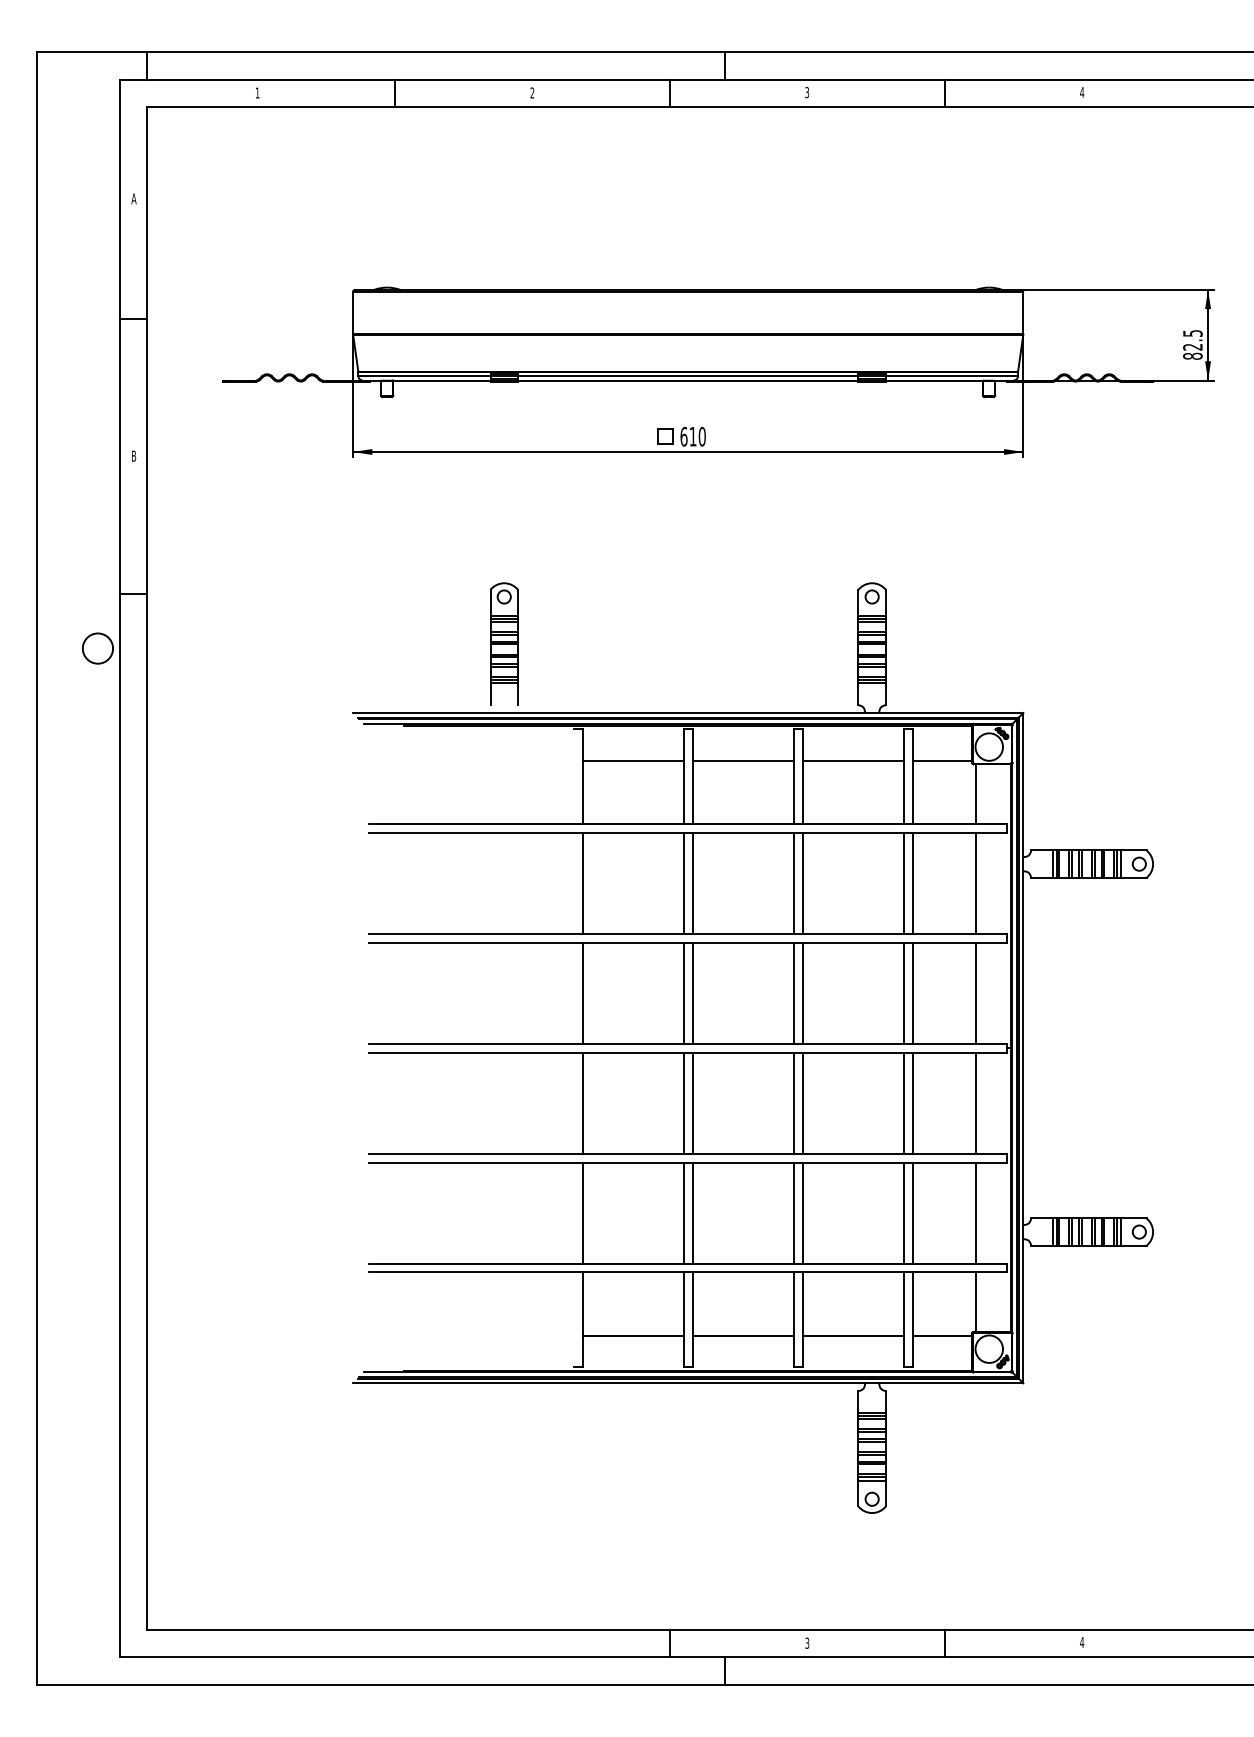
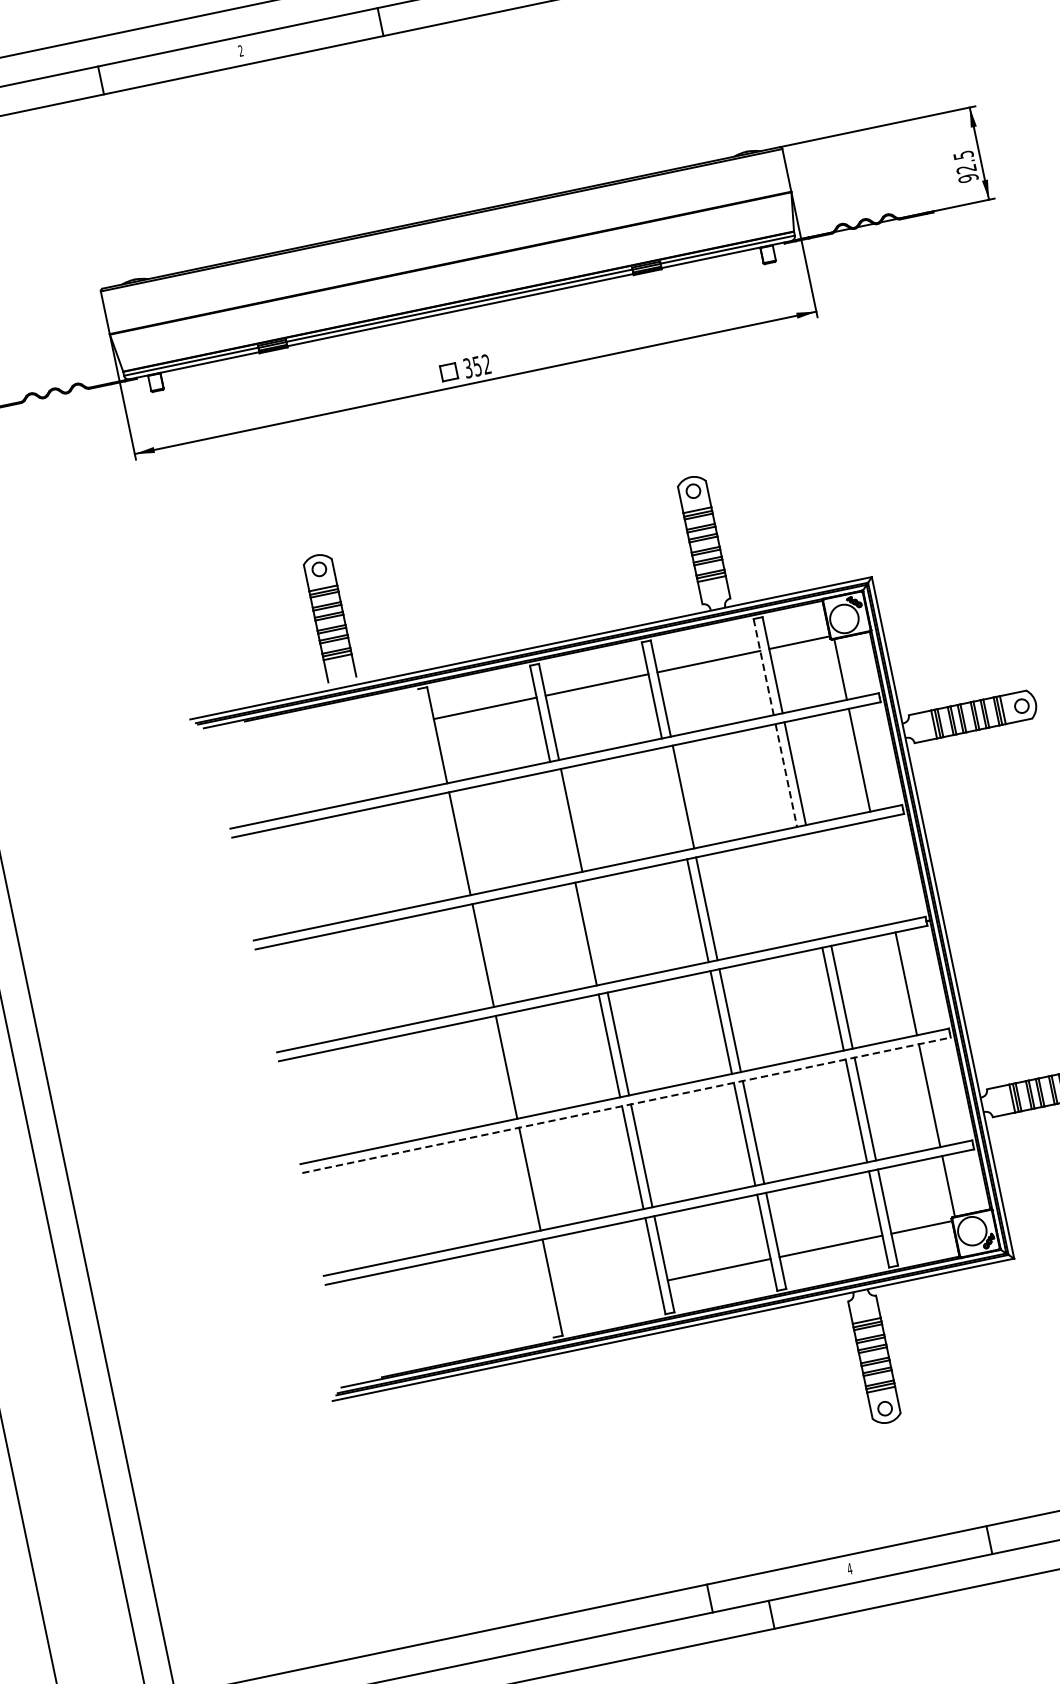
text: (1192, 355) -> (967, 177), 82.5 -> 92.5
text: (692, 436) -> (476, 366), 610 -> 352
line: (903, 777) -> (763, 668), solid -> dashed
line: (683, 882) -> (562, 821), removed
line: (793, 882) -> (674, 798), removed
line: (903, 883) -> (786, 775), solid -> dashed
line: (692, 992) -> (594, 931), removed
line: (903, 992) -> (809, 886), removed
line: (912, 992) -> (818, 884), removed
line: (975, 992) -> (882, 871), removed
line: (688, 1162) -> (626, 1105), solid -> dashed
line: (632, 1335) -> (606, 1293), removed
text: (807, 1642) -> (849, 1568), 3 -> 4

